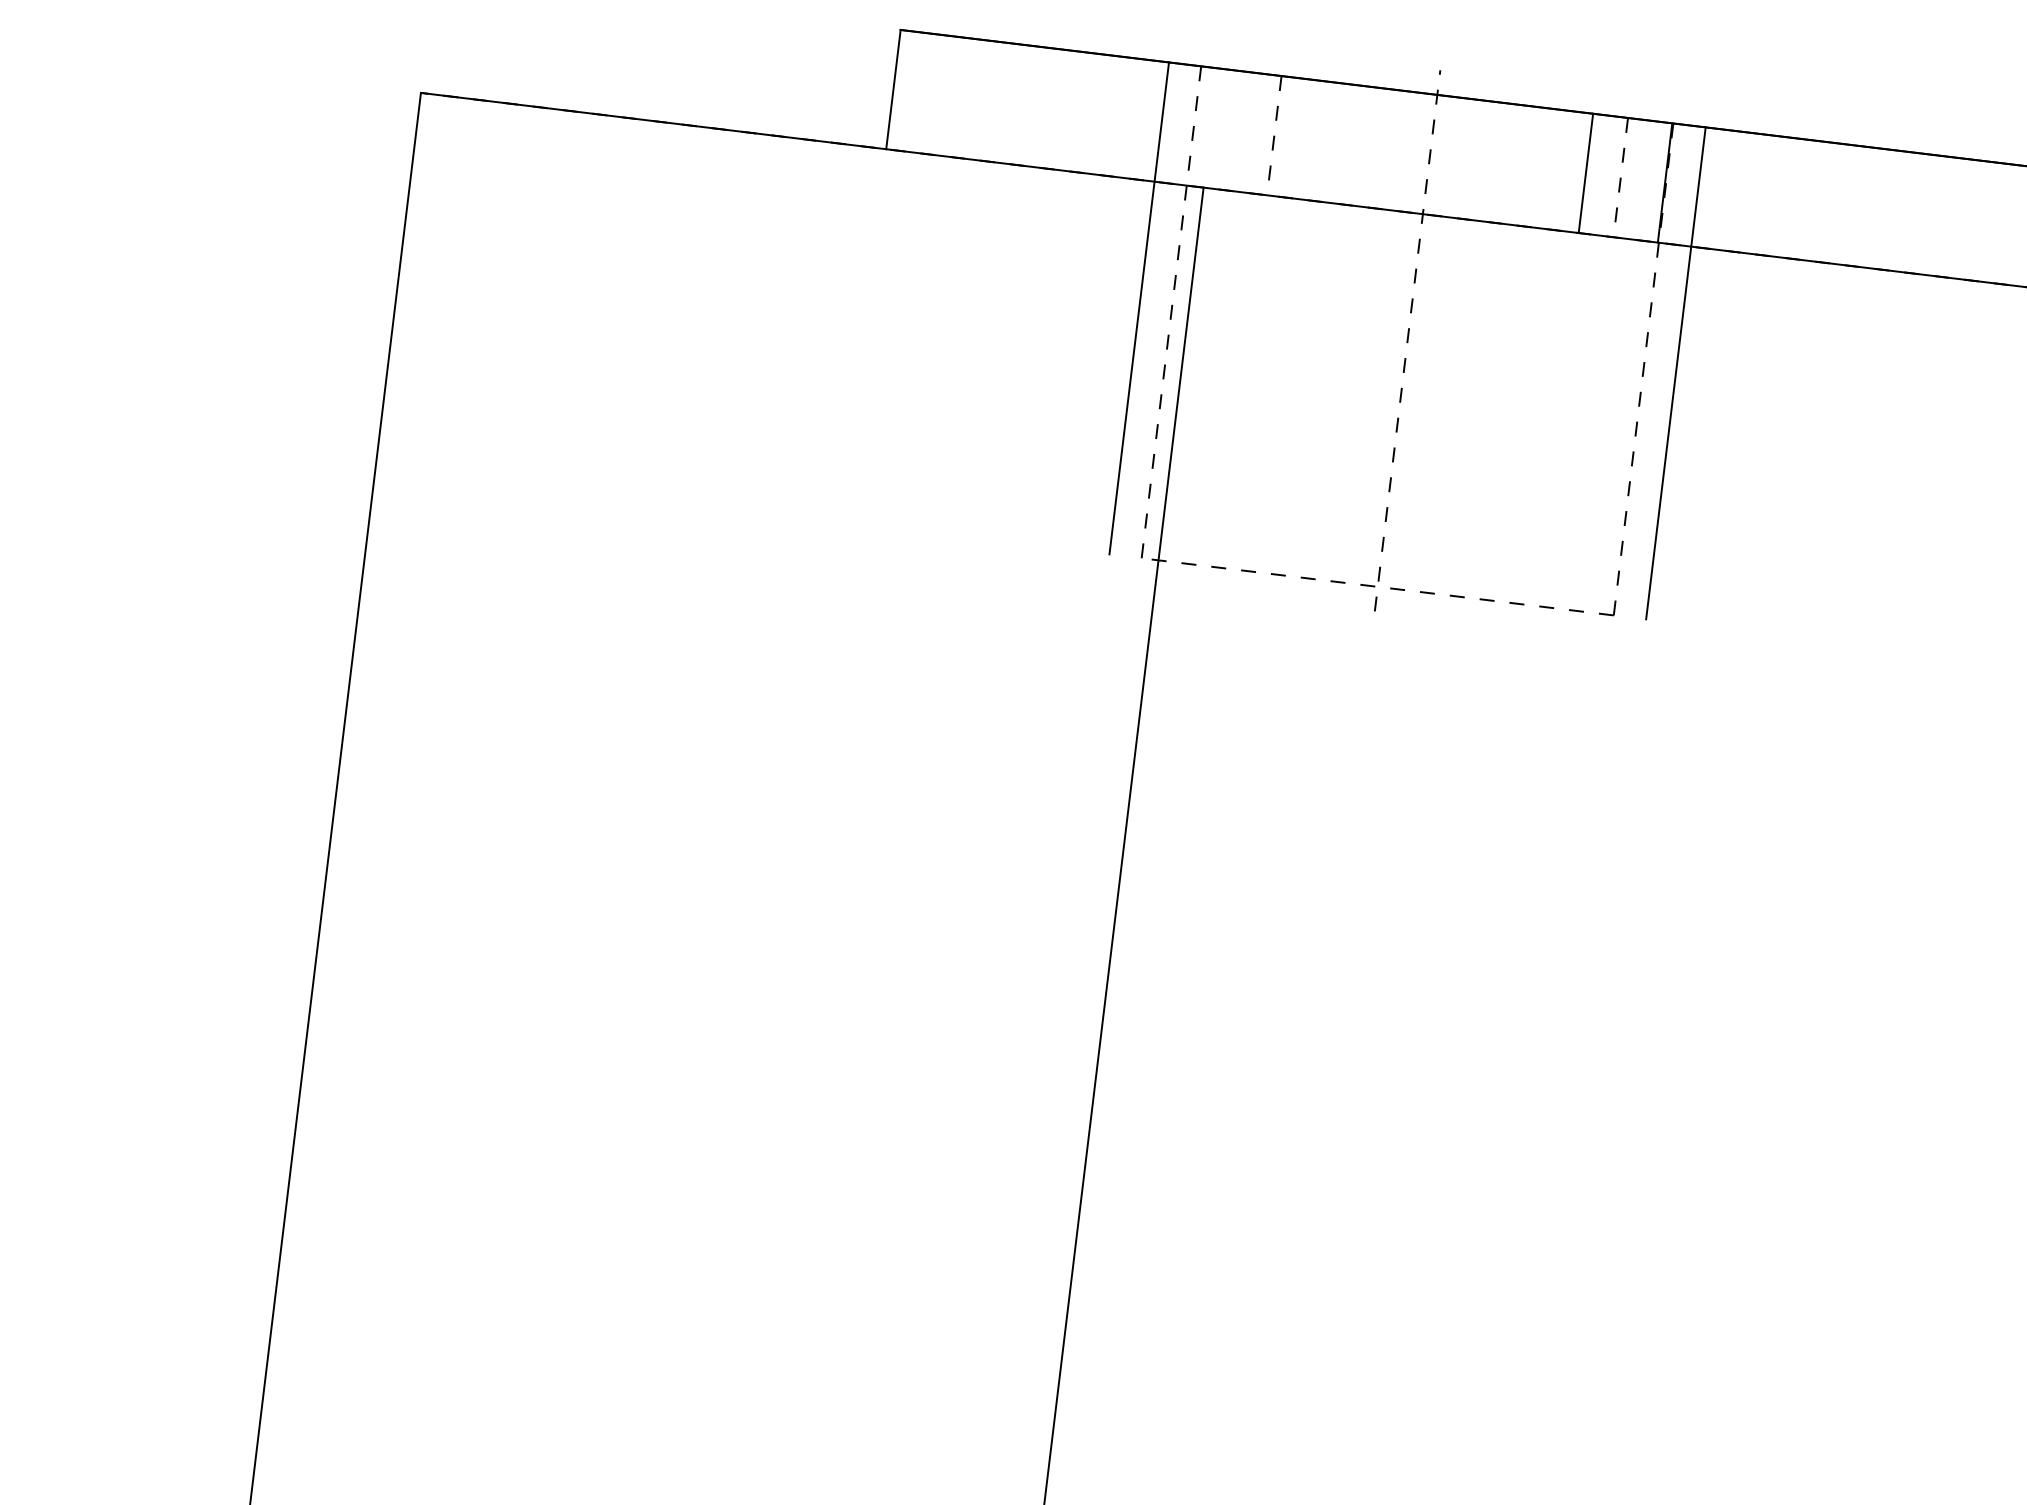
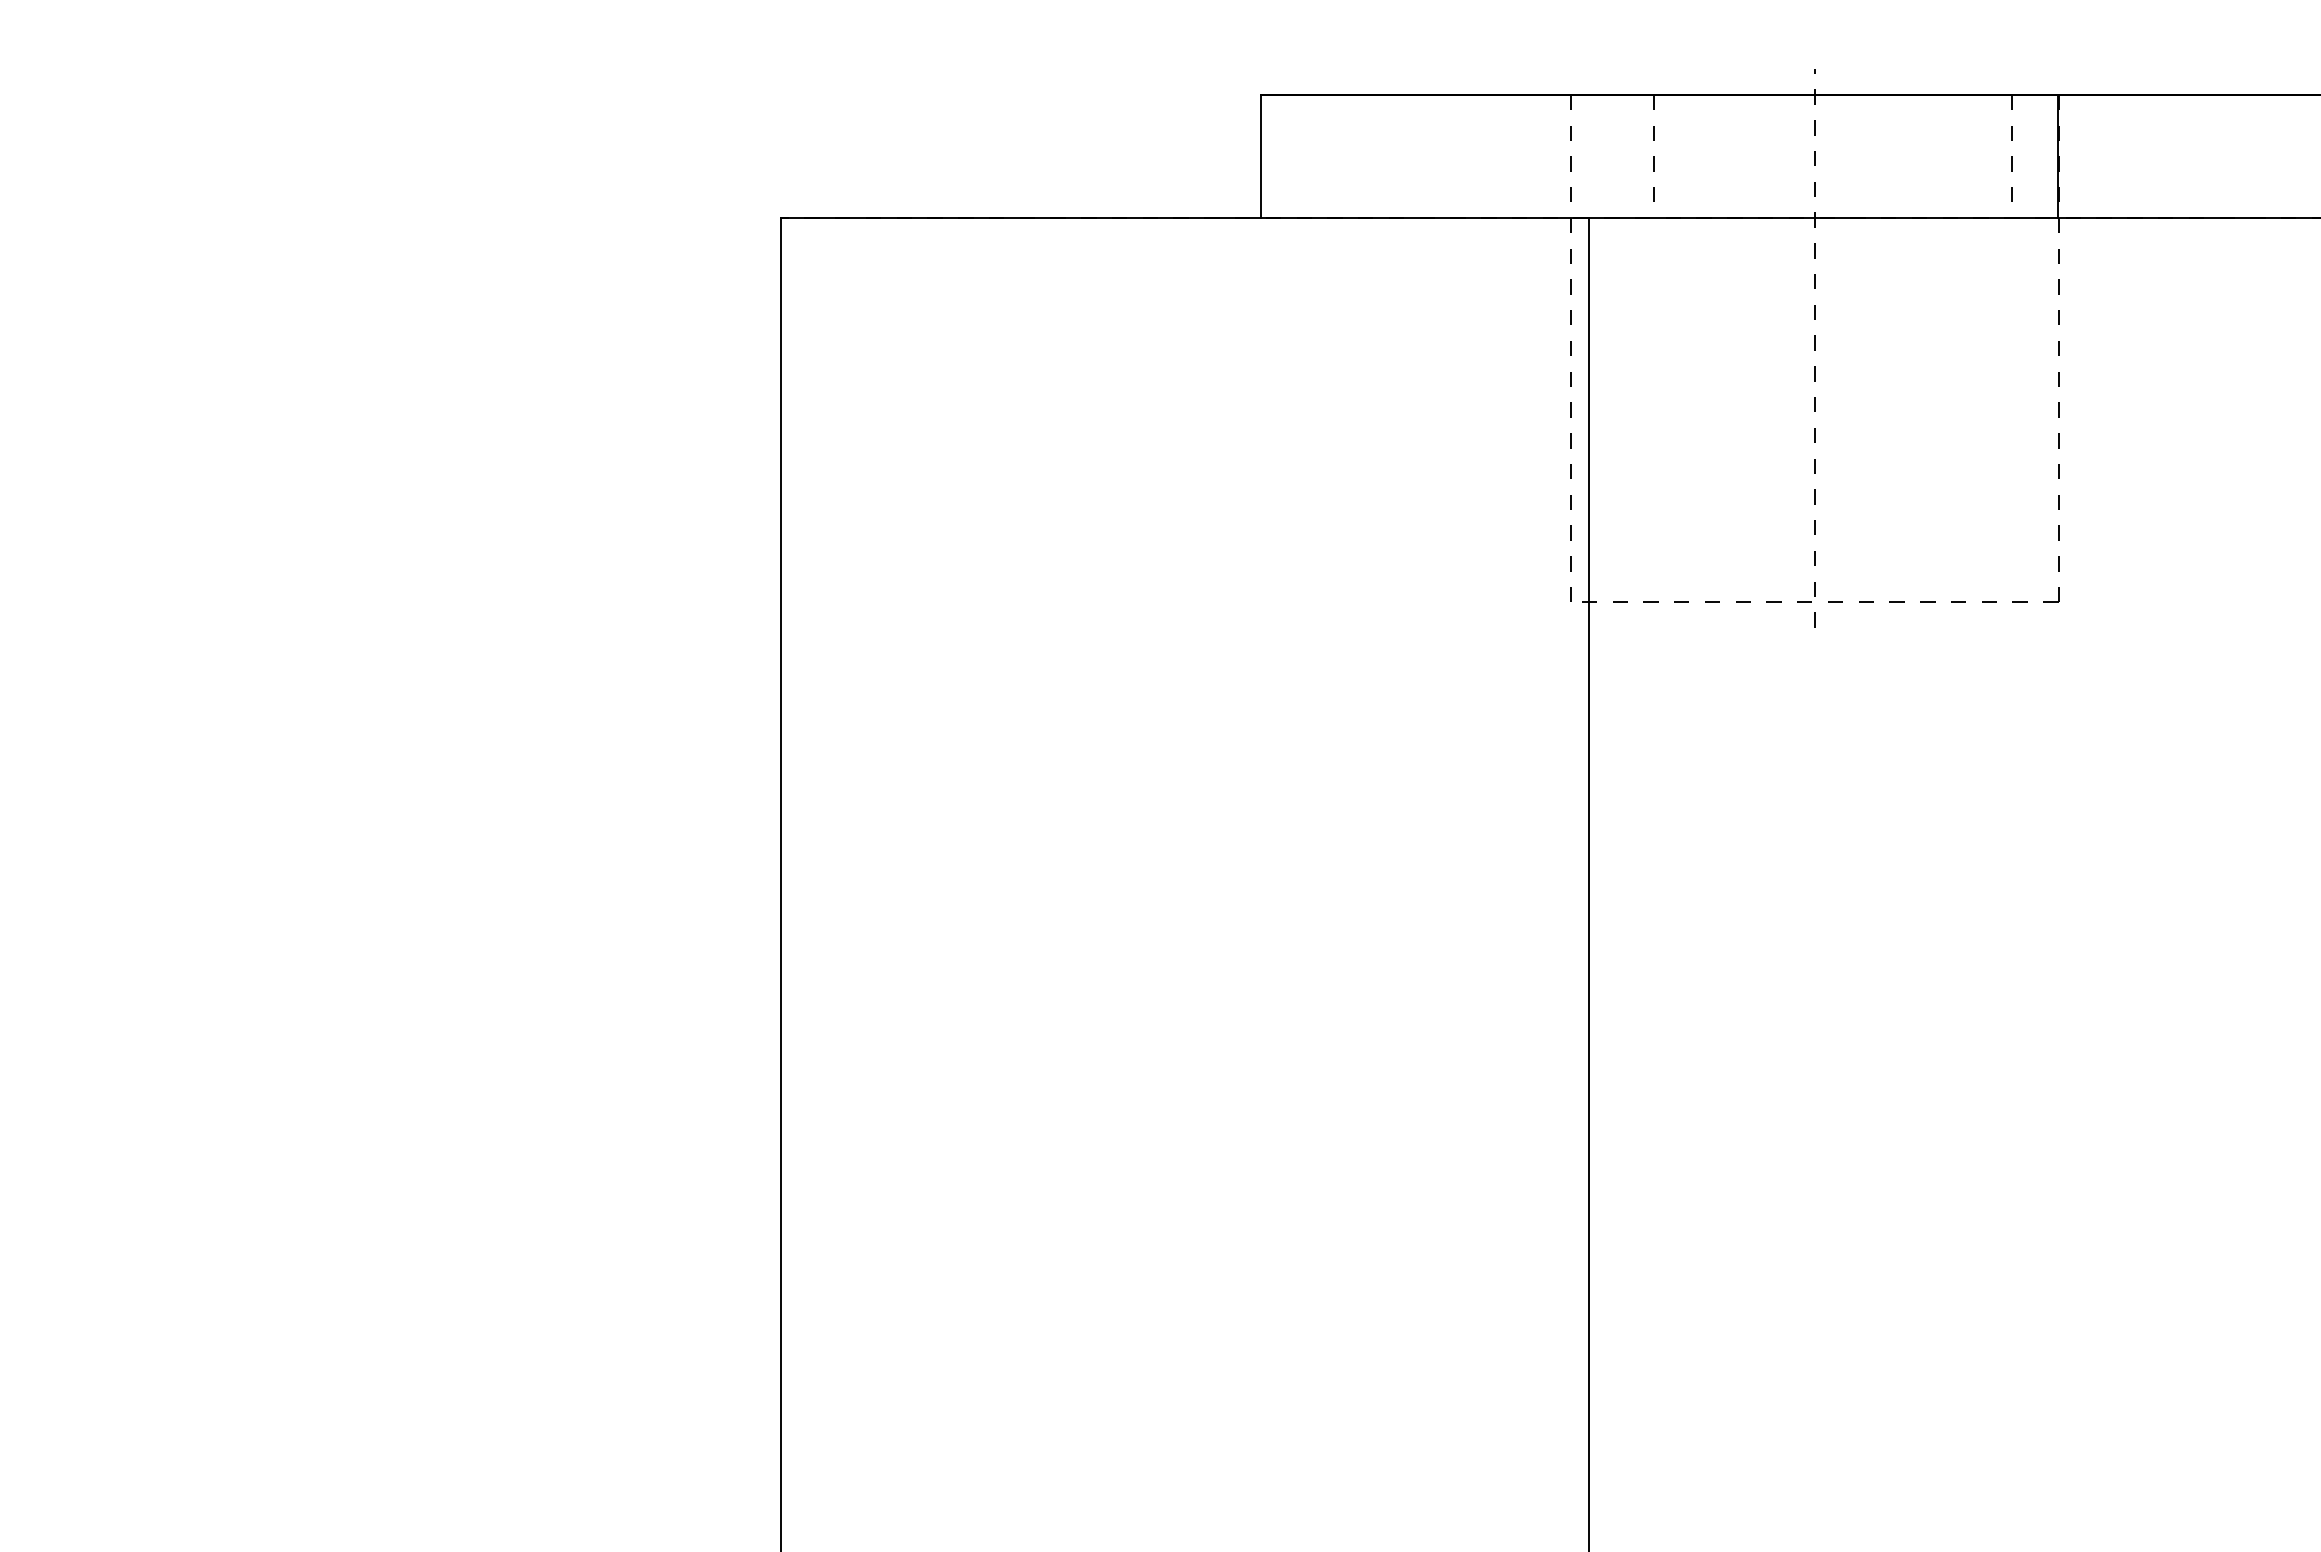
line: (1585, 172) -> (1975, 155), removed
line: (1139, 308) -> (1538, 348), removed
line: (1675, 373) -> (2091, 348), removed

